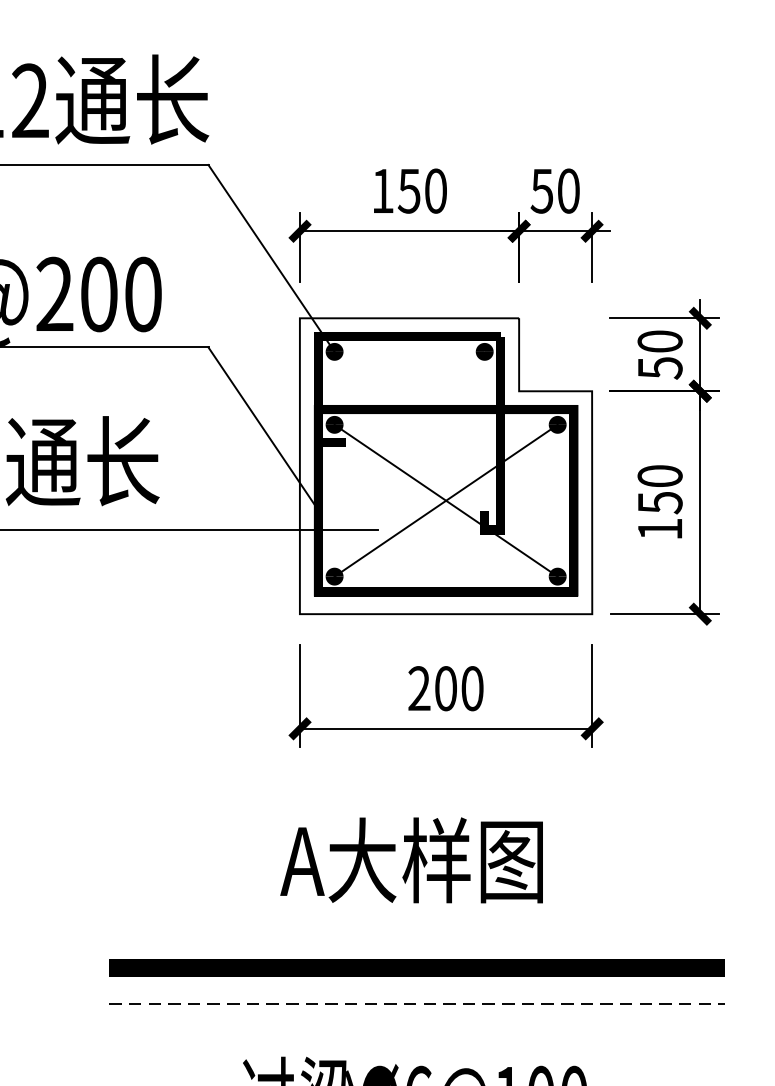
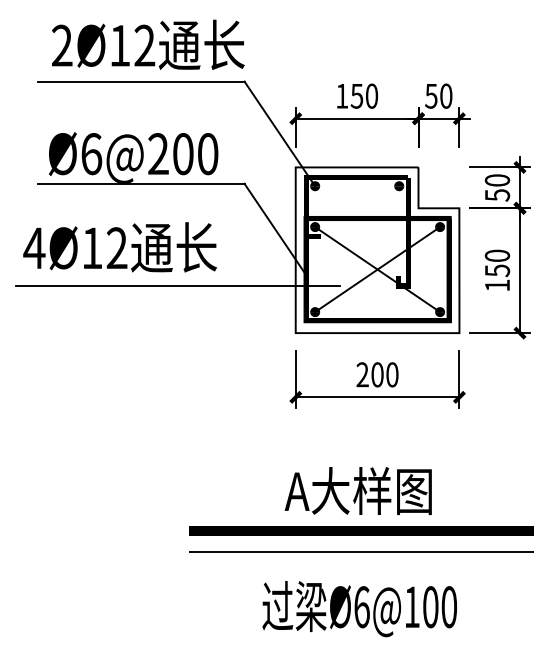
text: (410, 859) -> (357, 490), moved
line: (417, 1004) -> (361, 551), dashed -> solid

